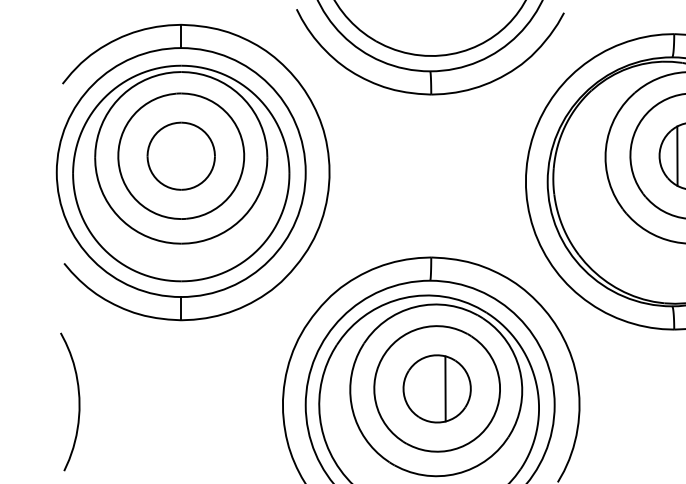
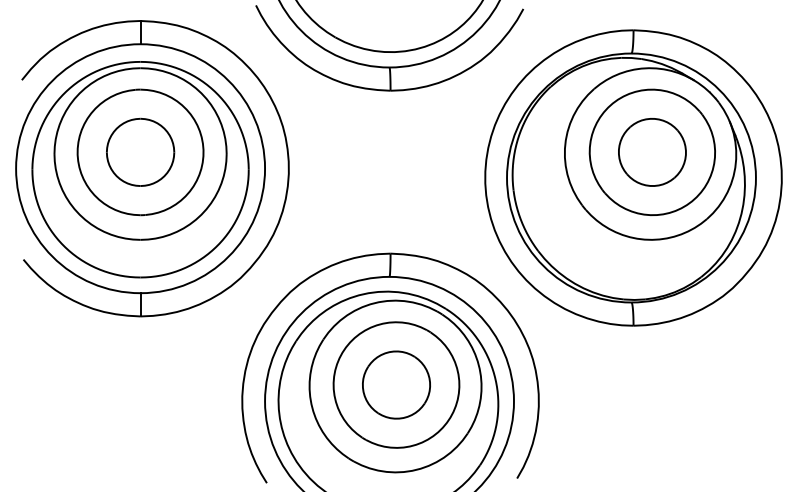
line: (677, 156) -> (636, 152), removed
line: (445, 388) -> (404, 384), removed
curve: (78, 401) -> (37, 397), removed

